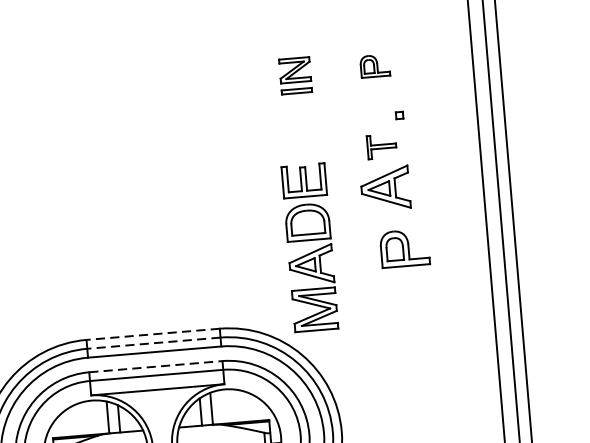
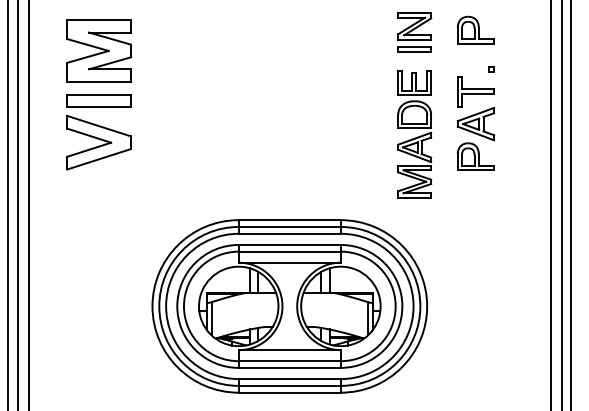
part: (374, 65) -> (475, 29), size x1.67
part: (295, 75) -> (414, 32), size x1.43
part: (381, 146) -> (475, 91), size x1.67
part: (309, 248) -> (414, 134), moved
part: (404, 248) -> (475, 156), moved
line: (152, 334) -> (289, 220), dashed -> solid
line: (153, 342) -> (289, 226), dashed -> solid
line: (156, 365) -> (290, 244), dashed -> solid

